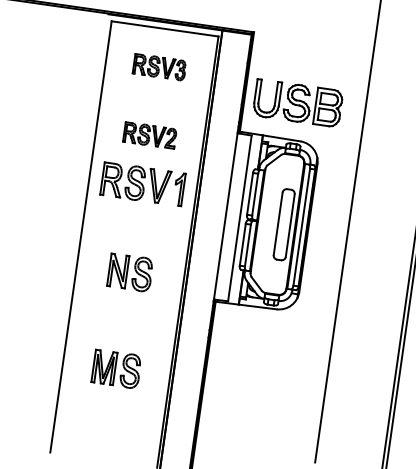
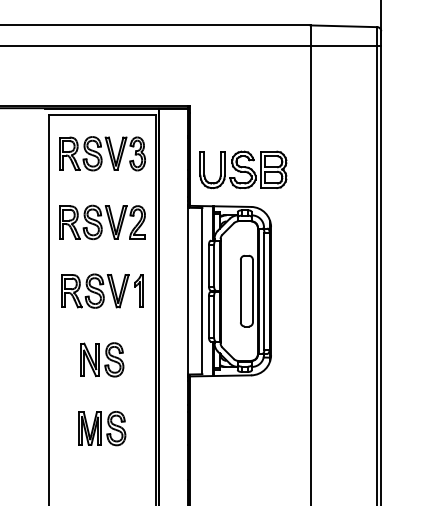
part: (159, 66) -> (102, 153), size x1.67
part: (150, 134) -> (102, 221), size x1.67
part: (143, 183) -> (102, 290), moved
part: (116, 369) -> (102, 428), moved

